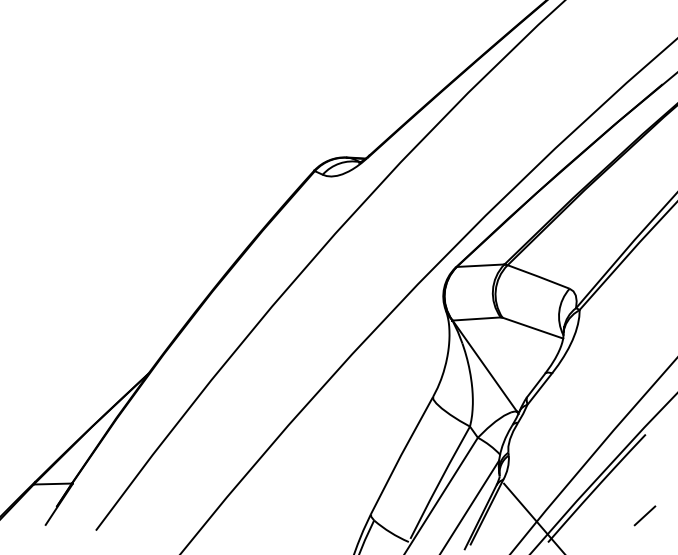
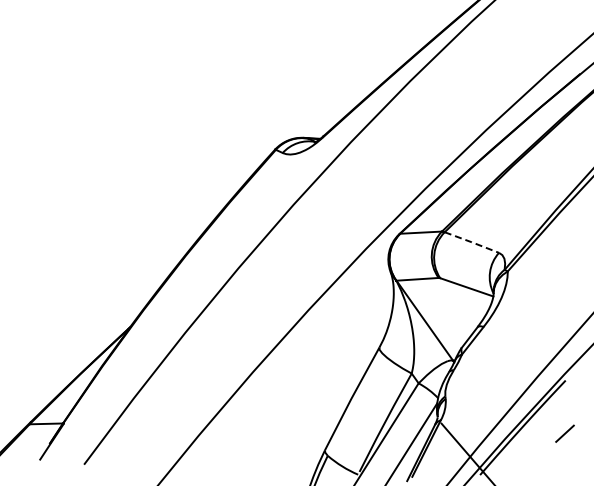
line: (538, 276) -> (471, 242), solid -> dashed
line: (644, 515) -> (564, 433), moved

